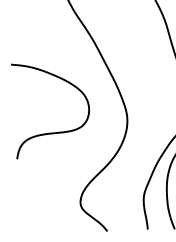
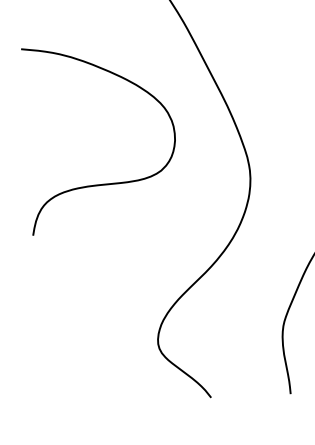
curve: (50, 132) -> (98, 182), moved

